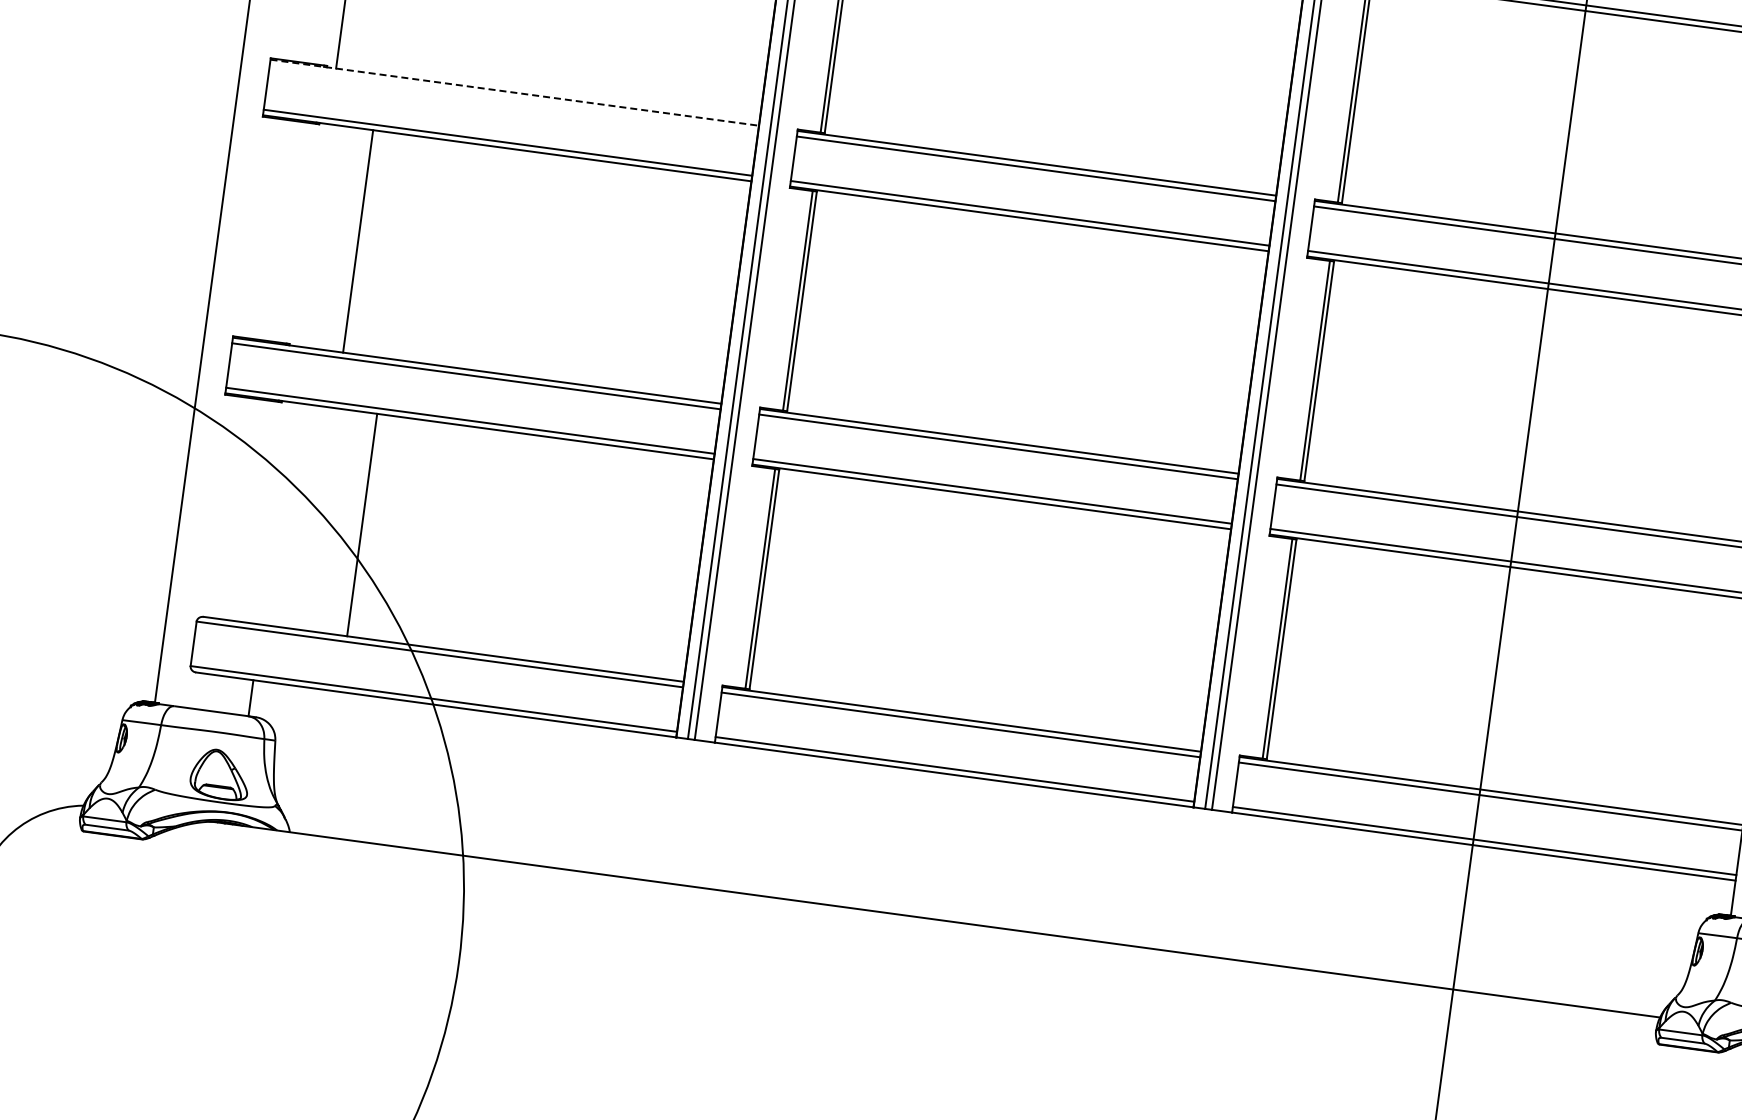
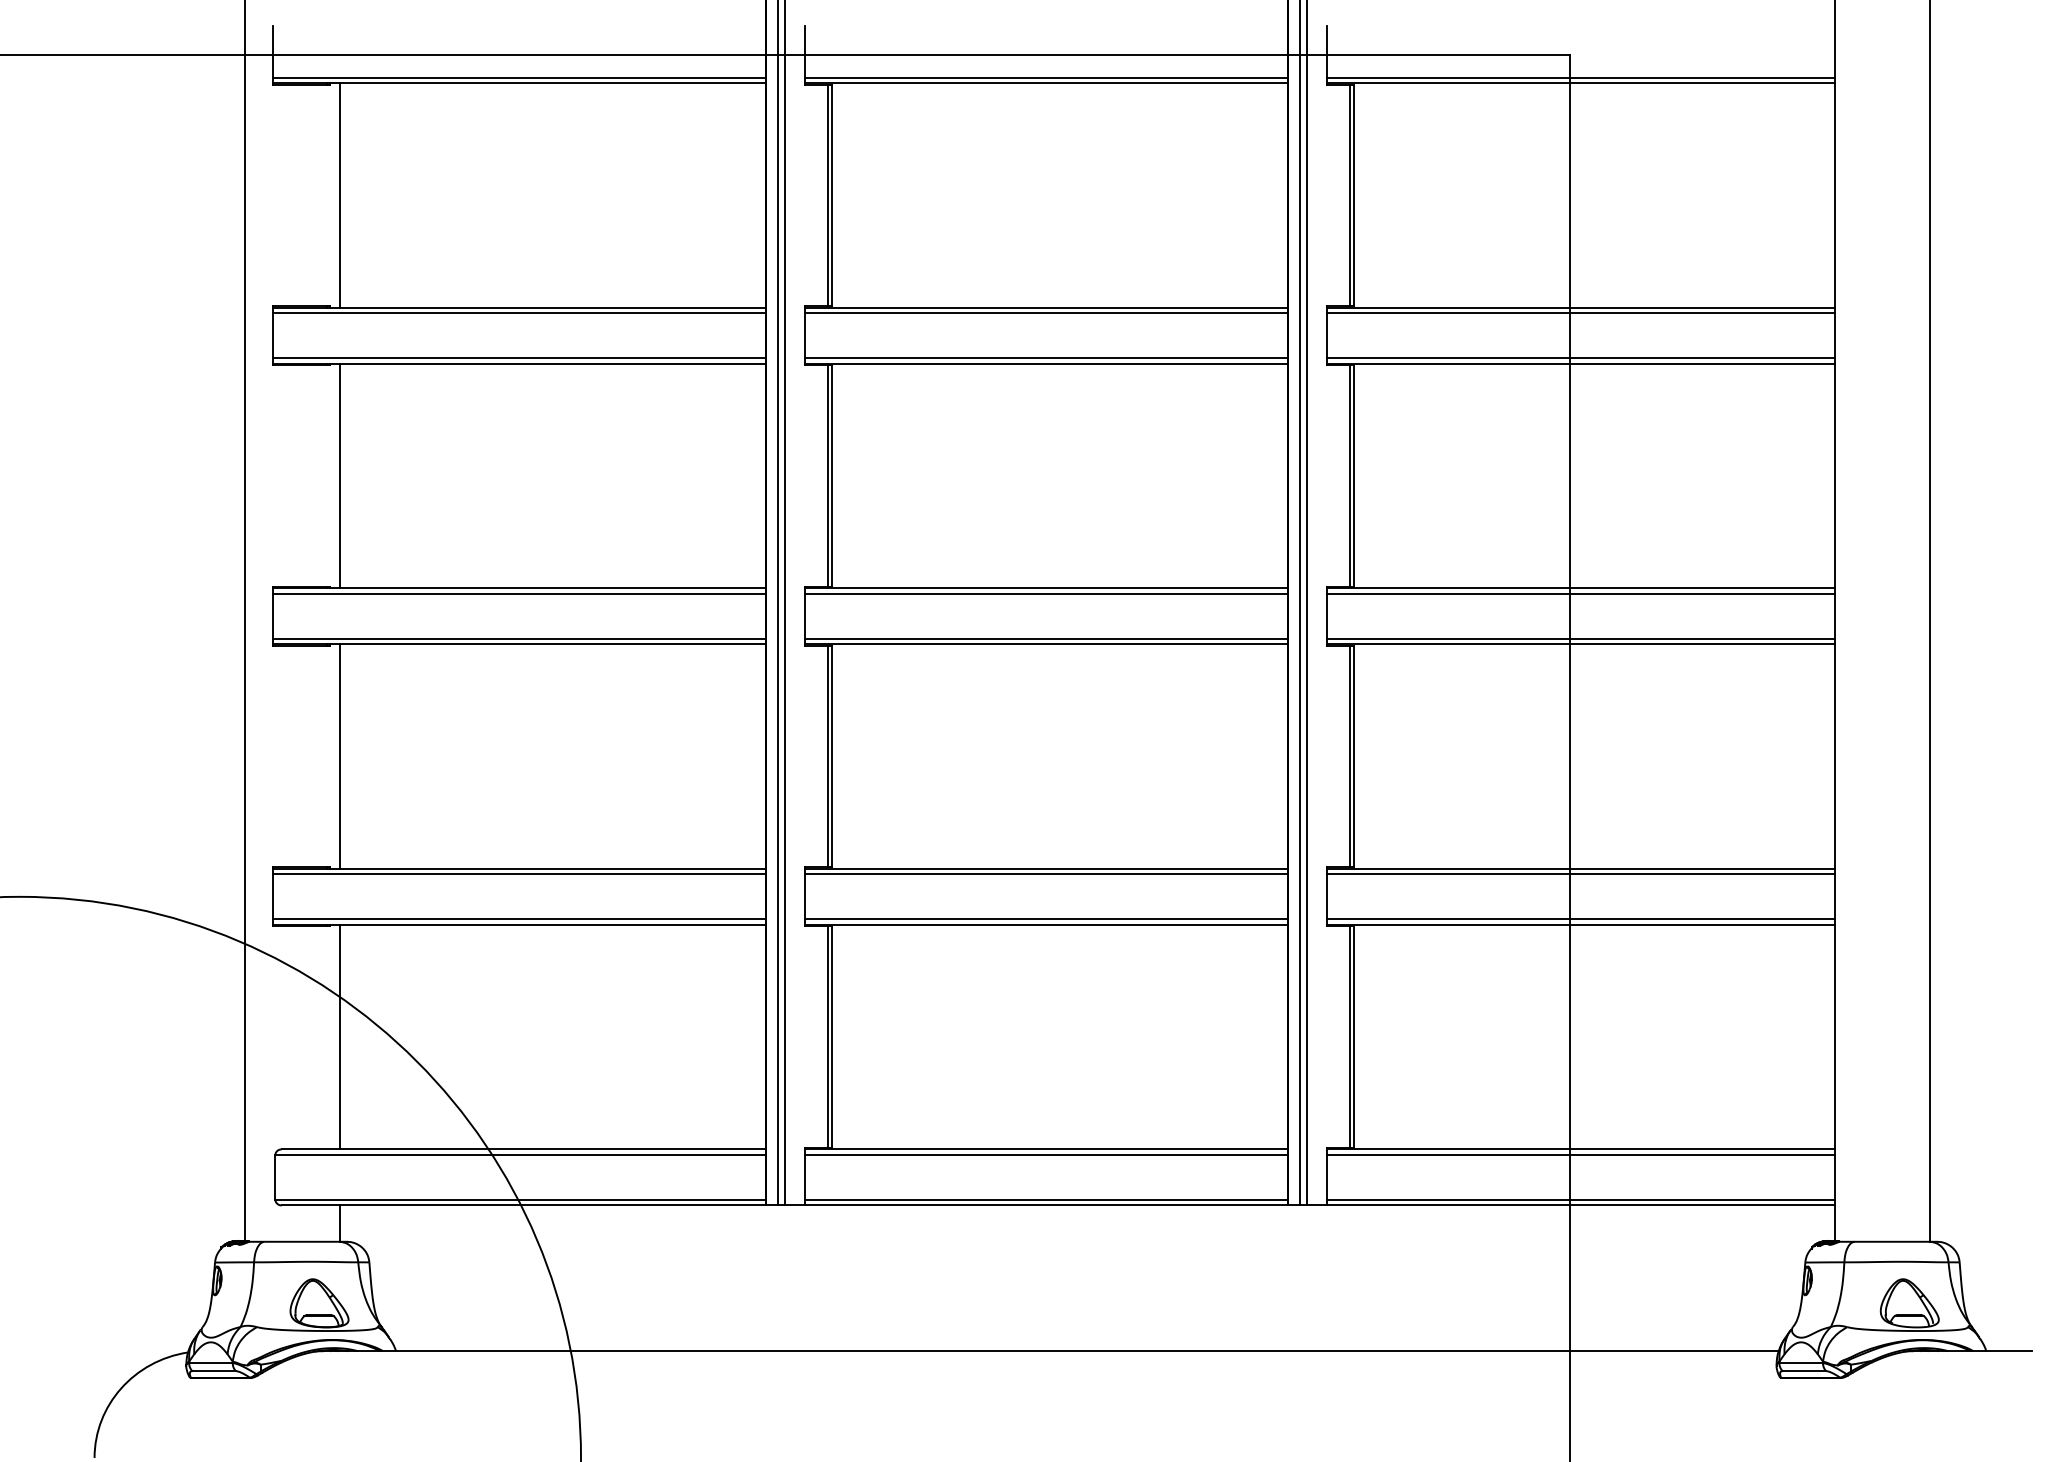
line: (515, 93) -> (520, 588), dashed -> solid
line: (513, 97) -> (519, 593), added
line: (358, 241) -> (339, 756), moved
line: (362, 524) -> (339, 1036), moved

